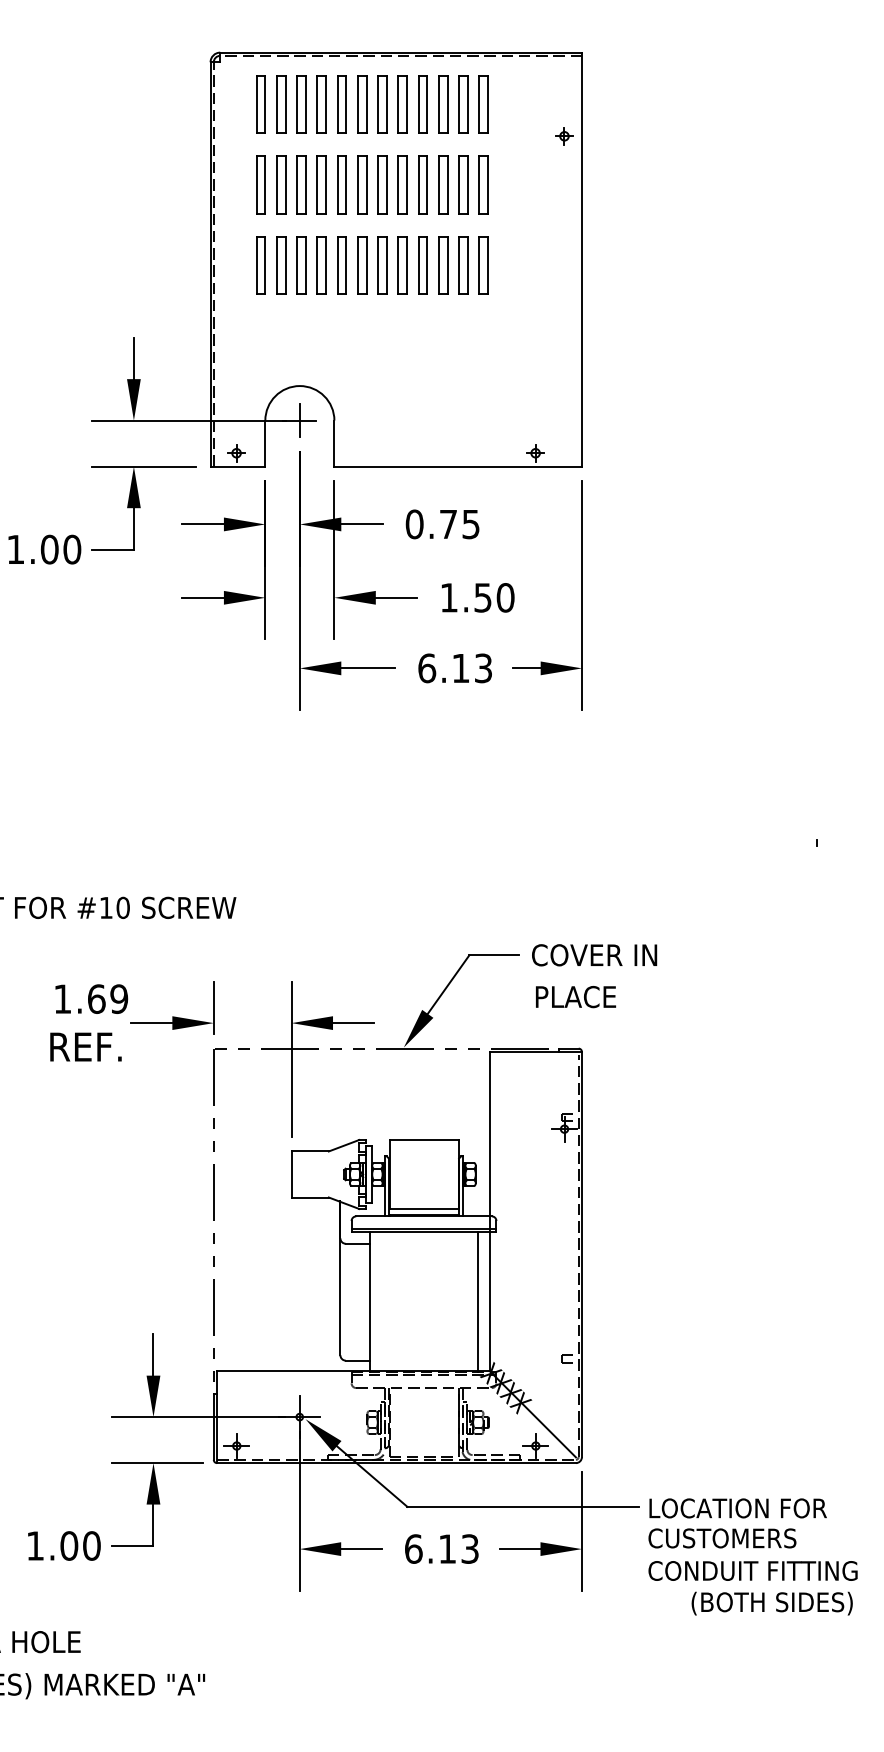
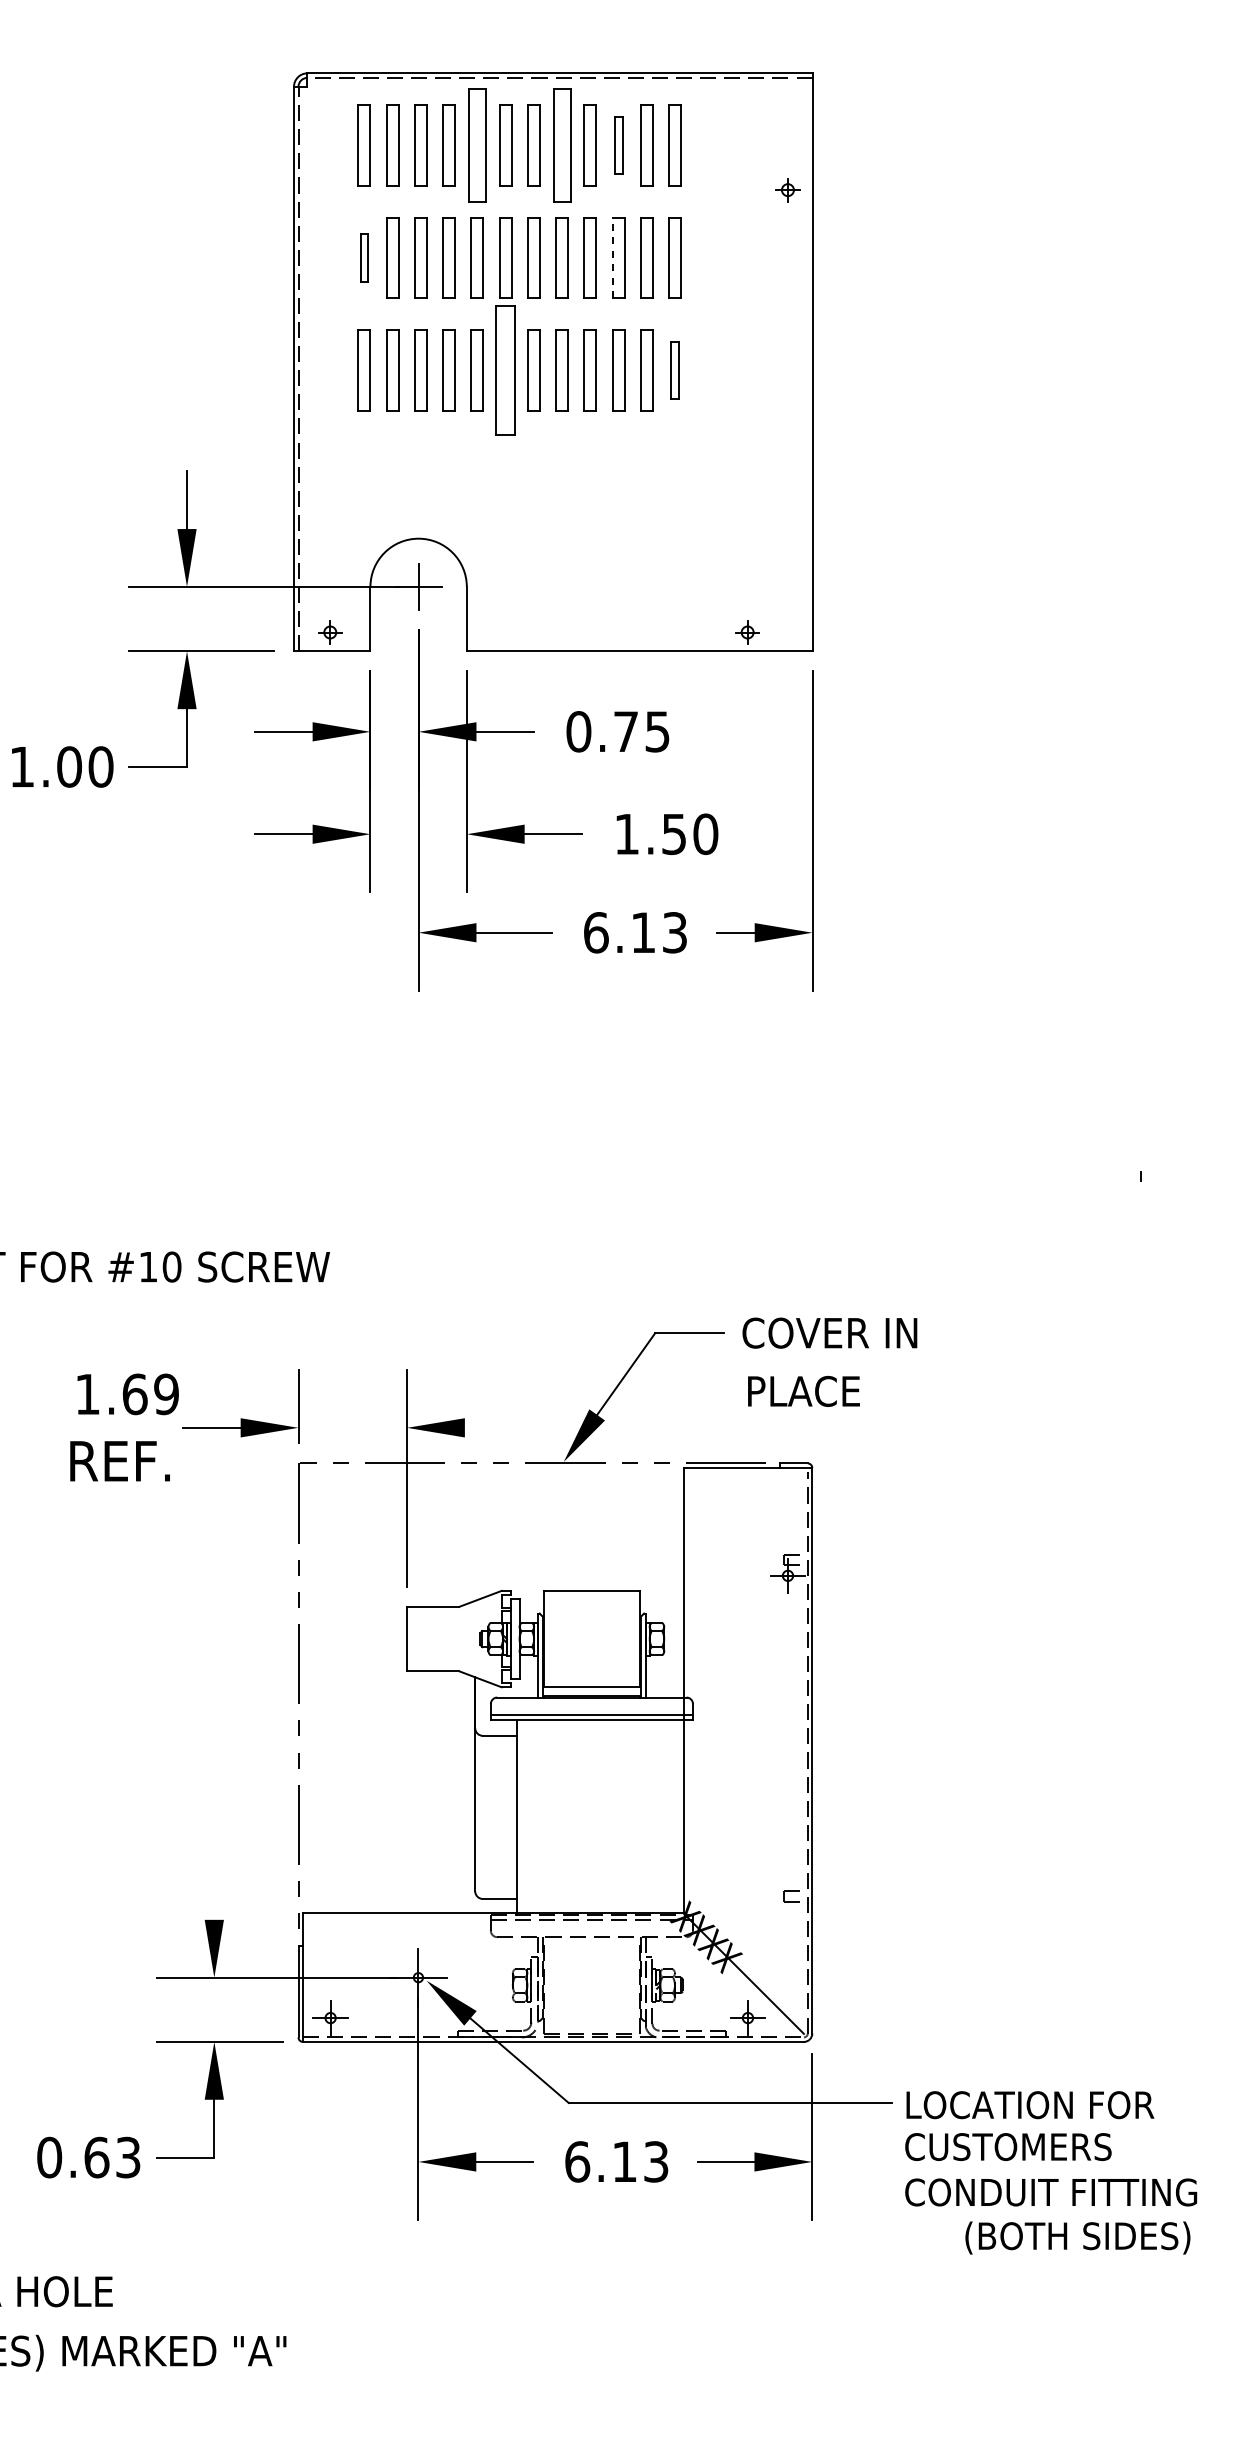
part: (341, 104) -> (476, 145), size x1.4
part: (402, 104) -> (561, 145), size x1.4
part: (443, 104) -> (618, 145), size x0.7
part: (260, 184) -> (363, 257), size x0.6
line: (438, 184) -> (612, 257), solid -> dashed
part: (362, 265) -> (505, 370), size x1.6
part: (483, 265) -> (674, 370), size x0.7
line: (353, 1022) -> (493, 1427), removed
line: (478, 1302) -> (667, 1817), removed
line: (153, 1354) -> (214, 1890), removed
text: (63, 1545) -> (88, 2157), 1.00 -> 0.63

